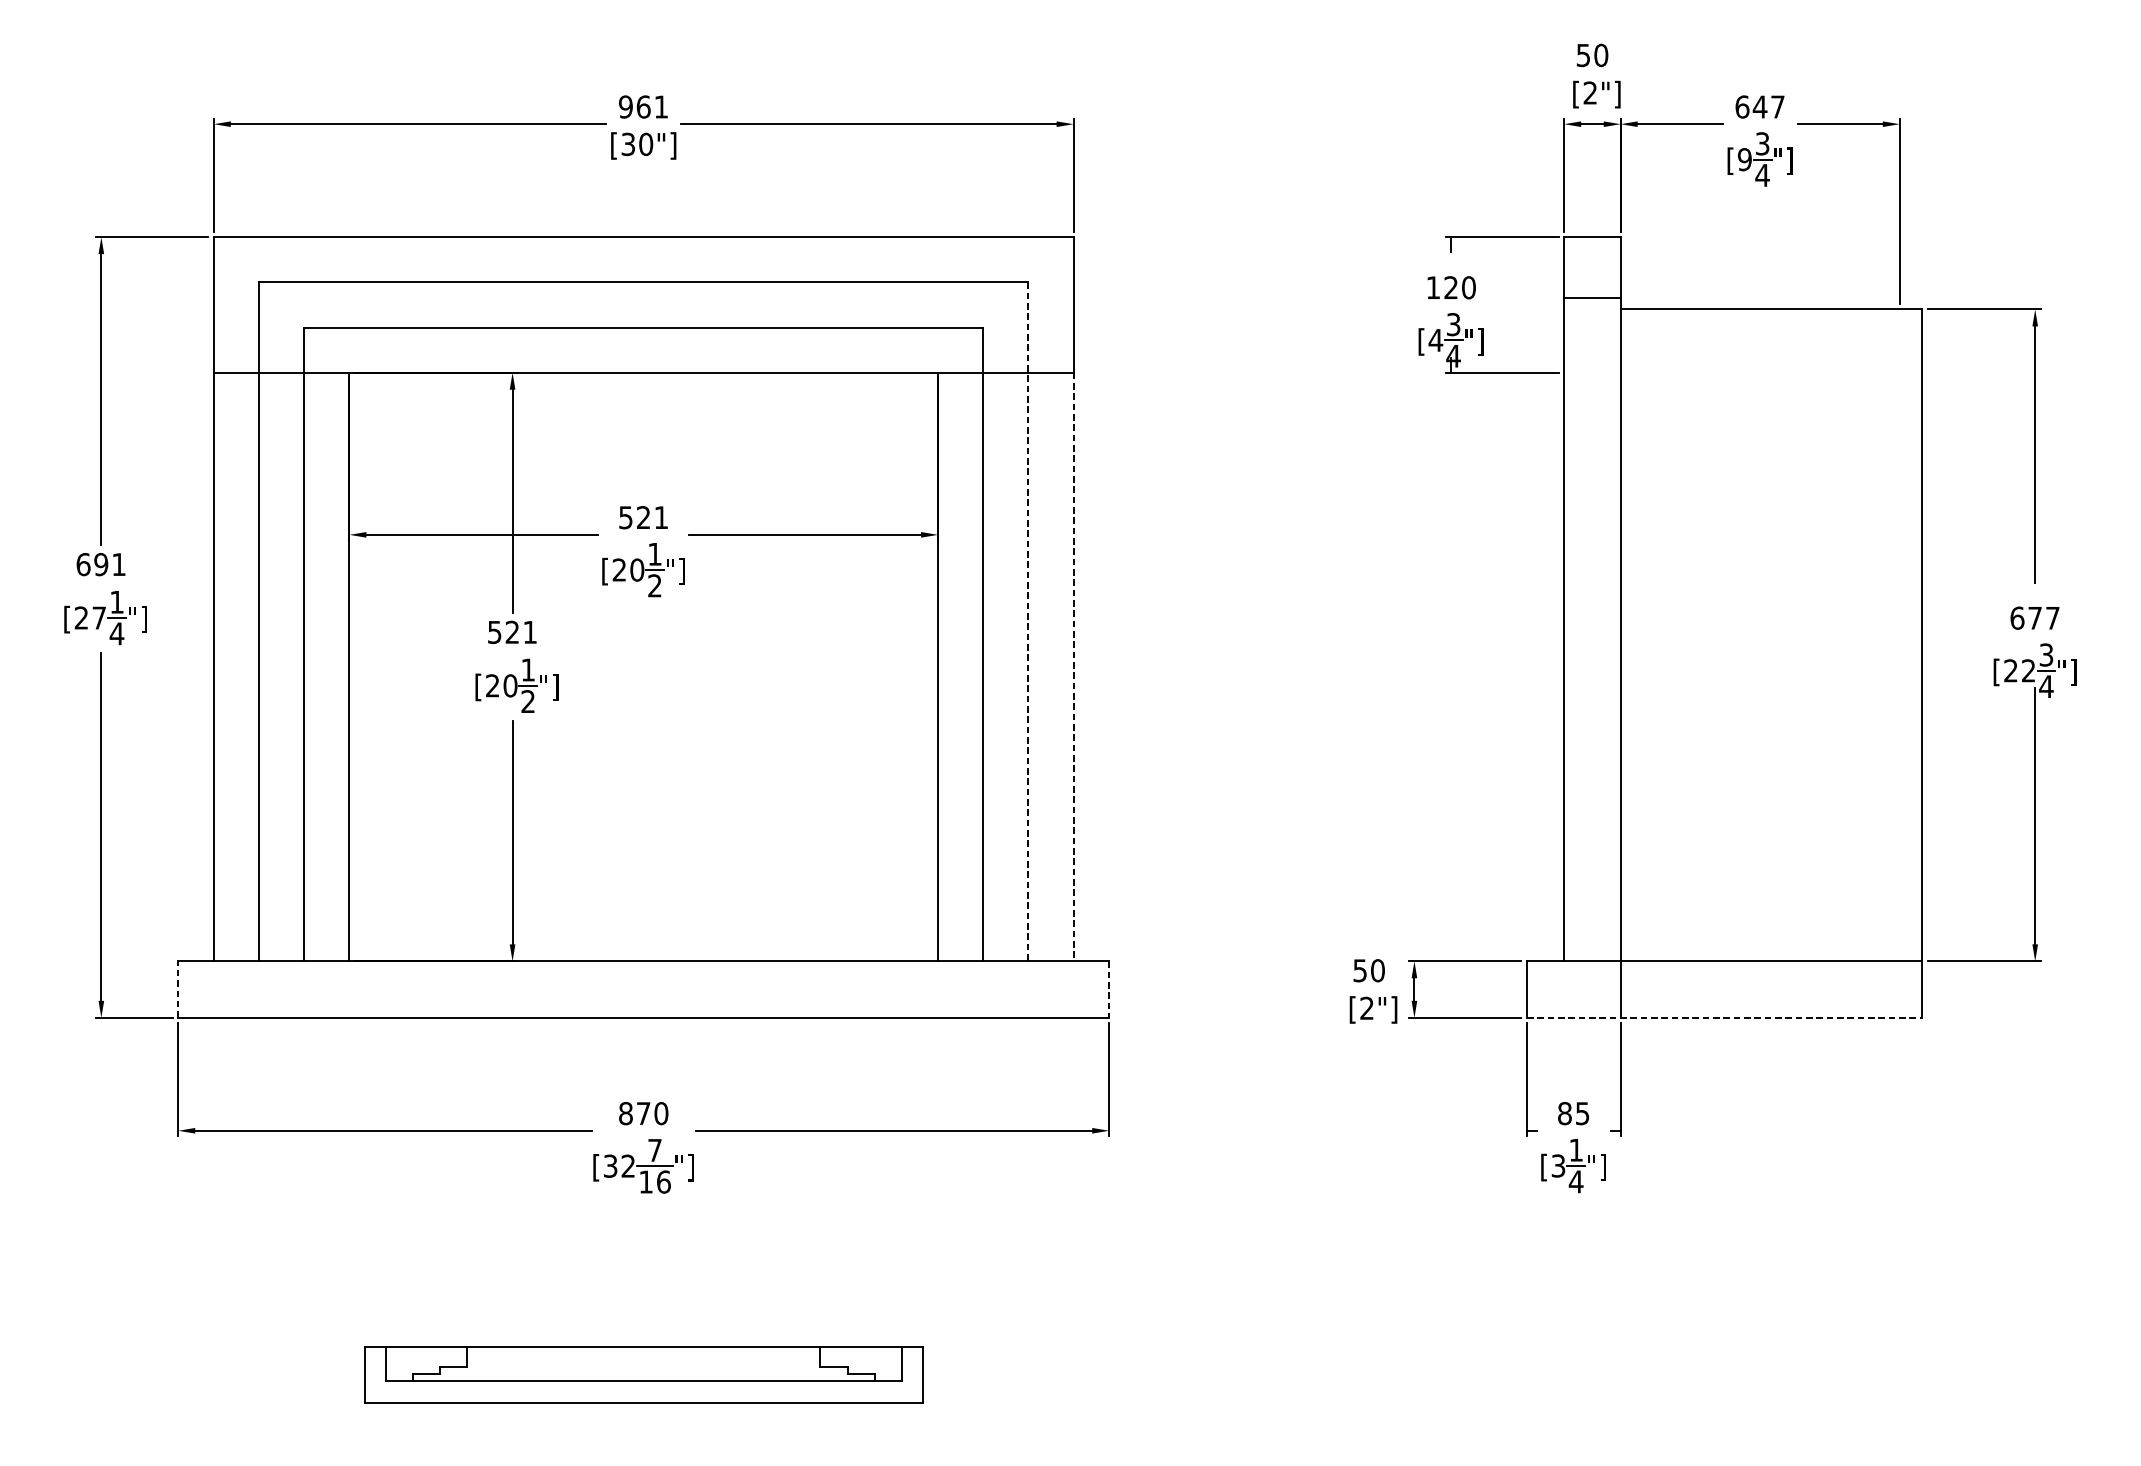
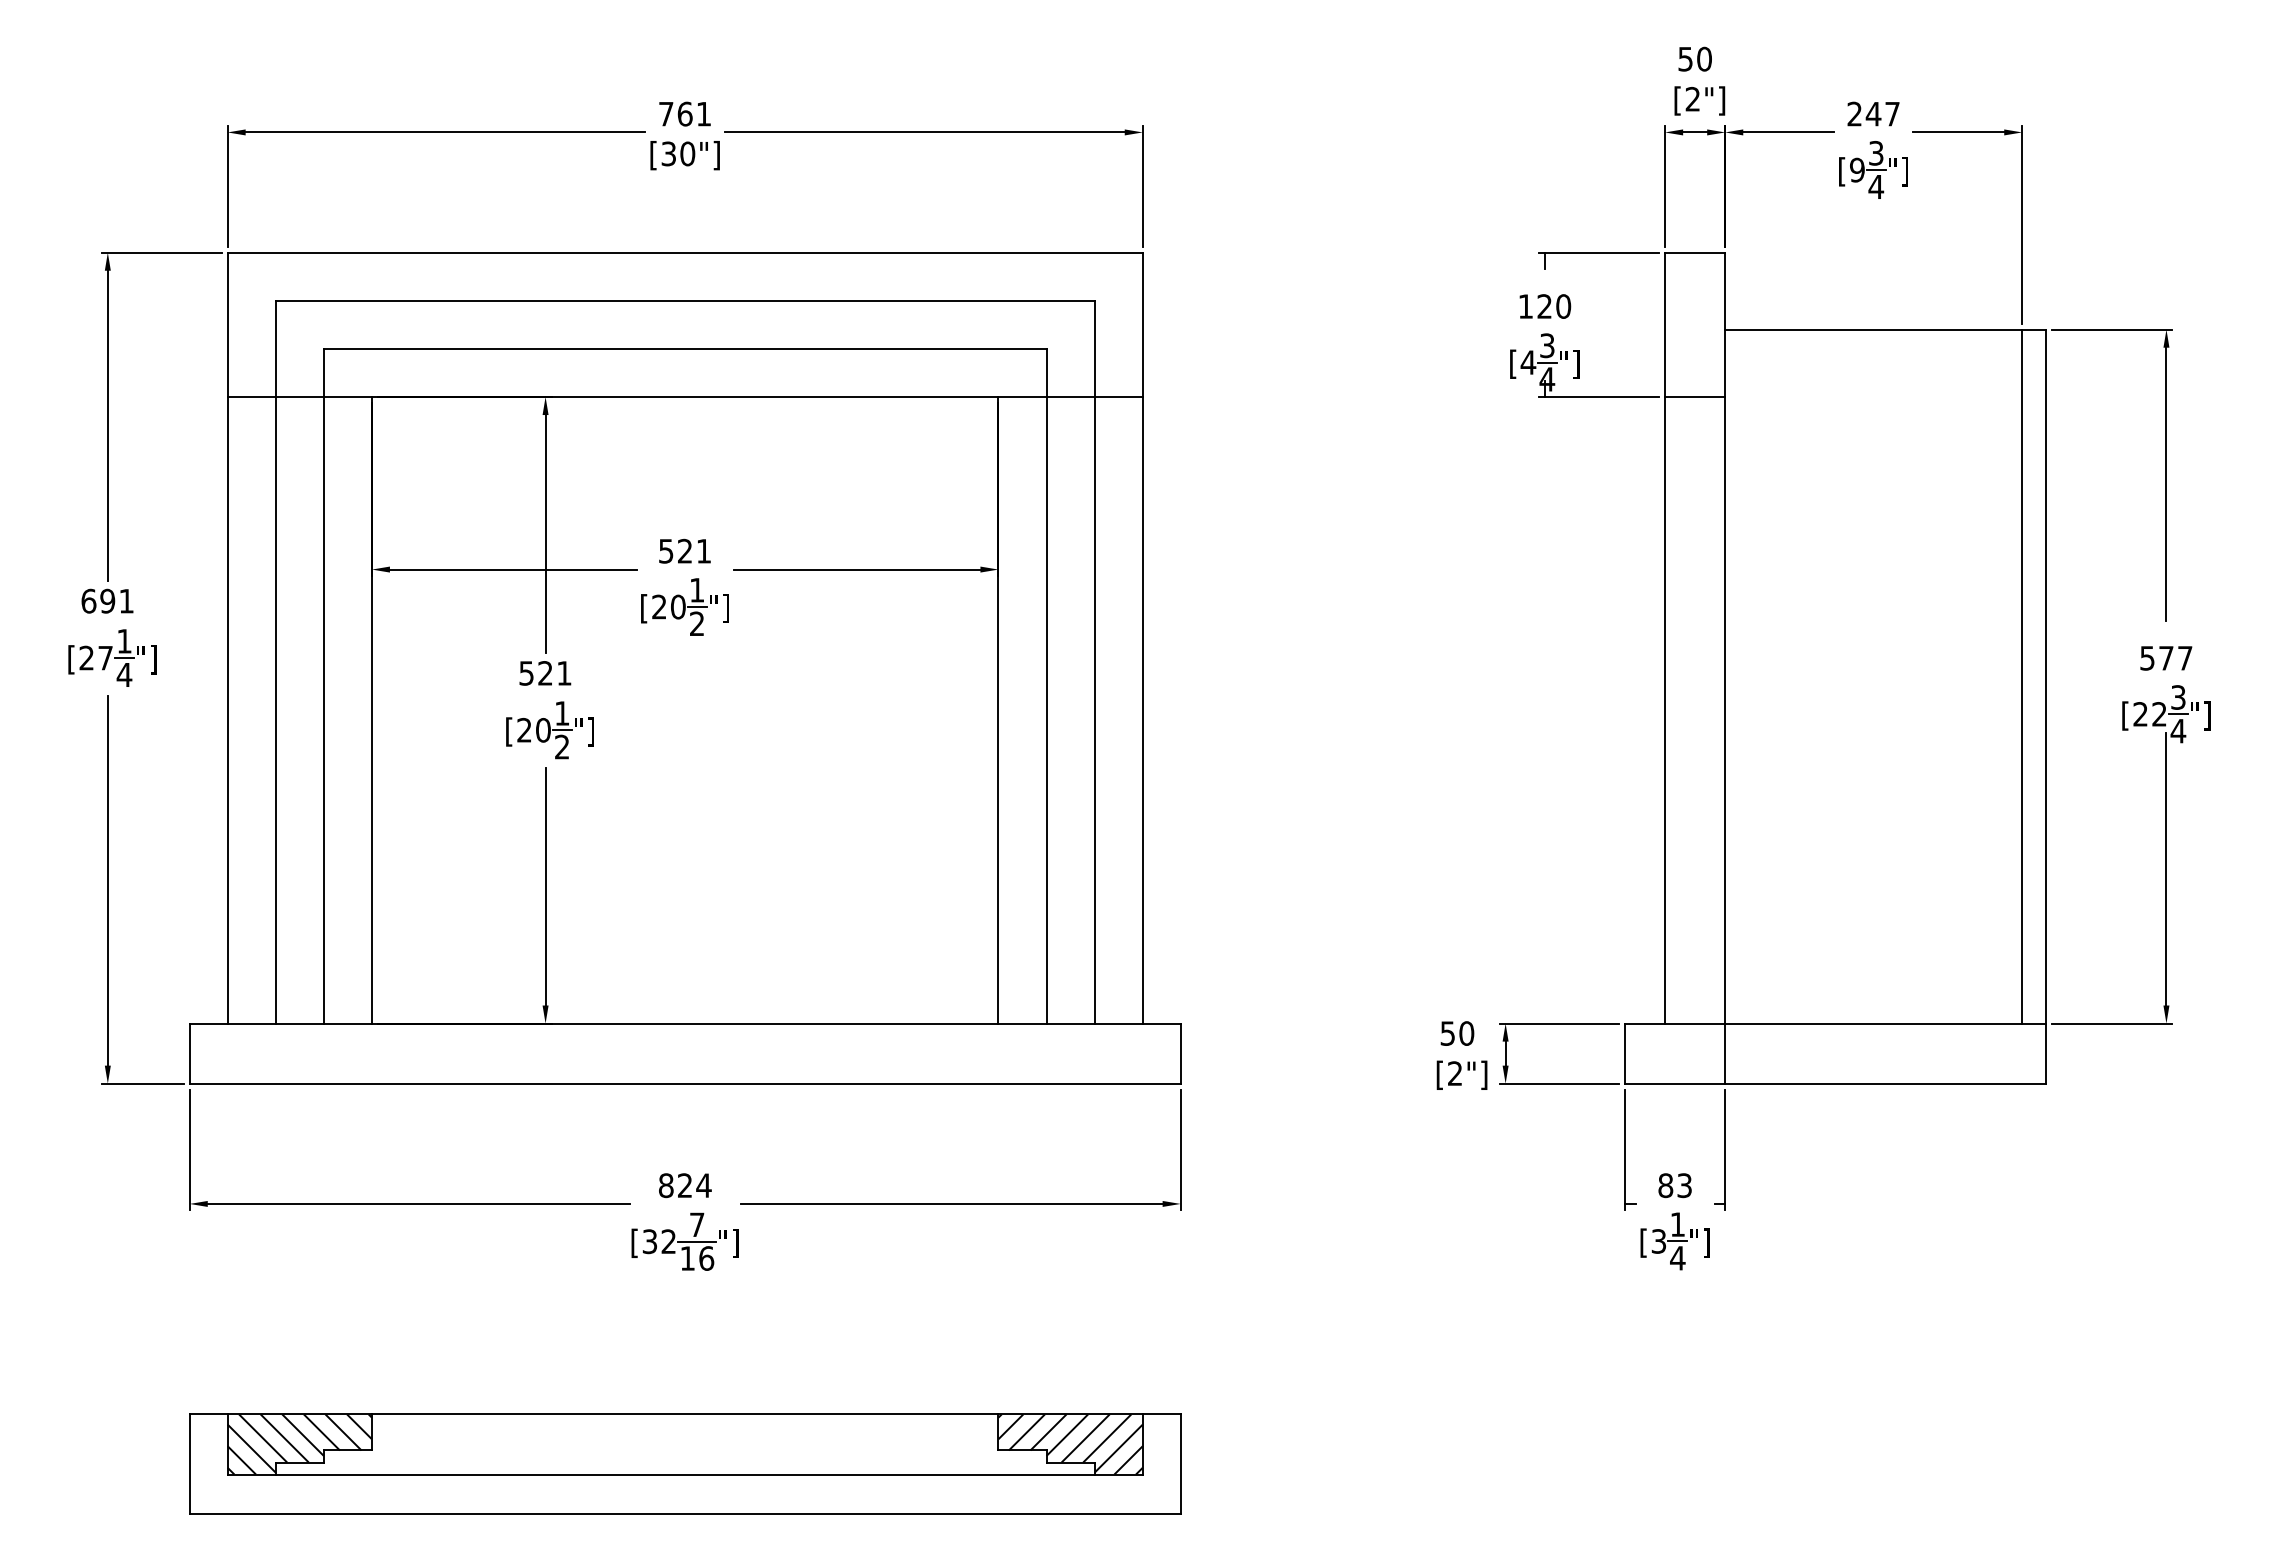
text: (625, 106) -> (665, 113), 961 -> 761
text: (1742, 106) -> (1854, 113), 647 -> 247
line: (1592, 298) -> (1695, 397), moved
text: (2017, 617) -> (2147, 657), 677 -> 577
line: (1028, 622) -> (1094, 662), dashed -> solid
line: (1899, 635) -> (2022, 676), added
line: (1073, 667) -> (1142, 710), dashed -> solid
line: (178, 989) -> (189, 1053), dashed -> solid
line: (1109, 990) -> (1180, 1054), dashed -> solid
line: (1725, 1017) -> (1836, 1083), dashed -> solid
text: (652, 1113) -> (694, 1185), 870 -> 824
text: (1582, 1113) -> (1684, 1185), 85 -> 83
part: (644, 1374) -> (685, 1463), size x1.67

